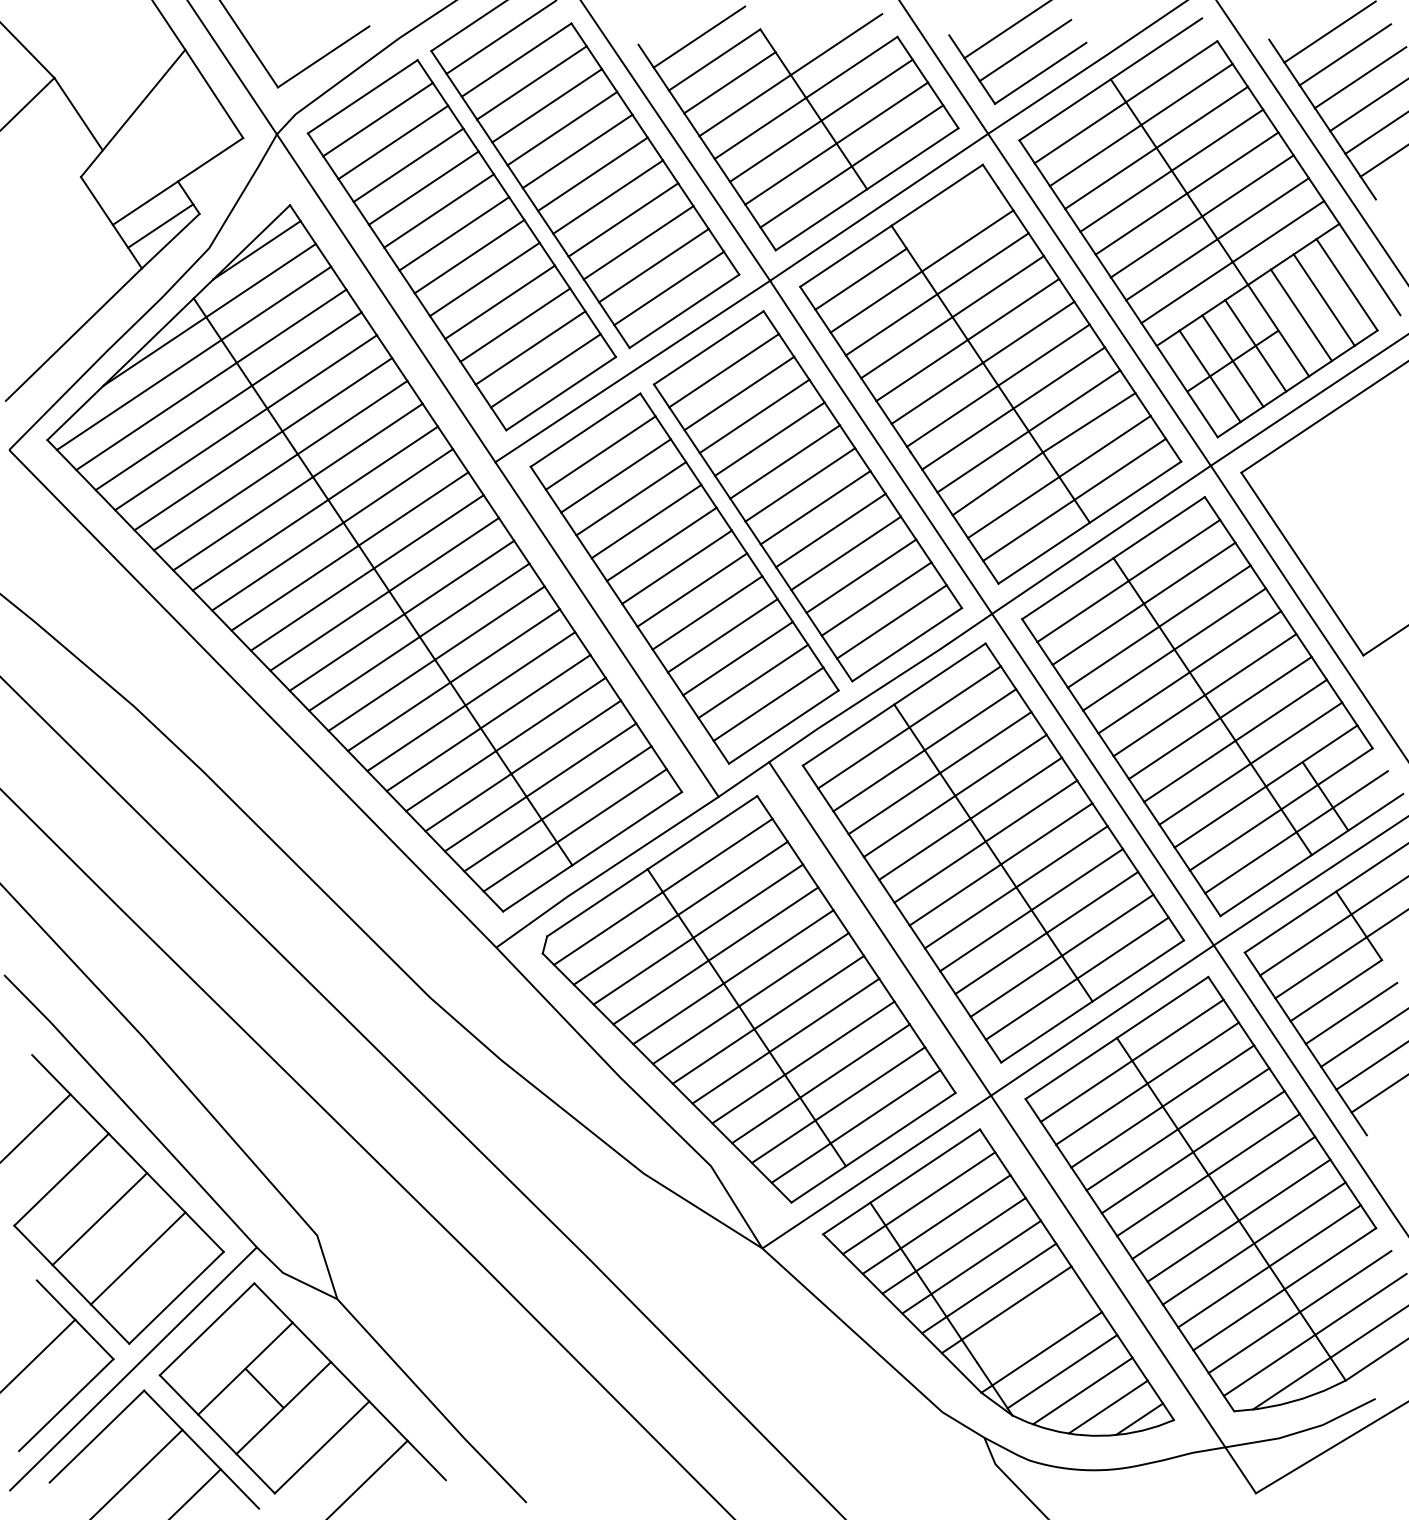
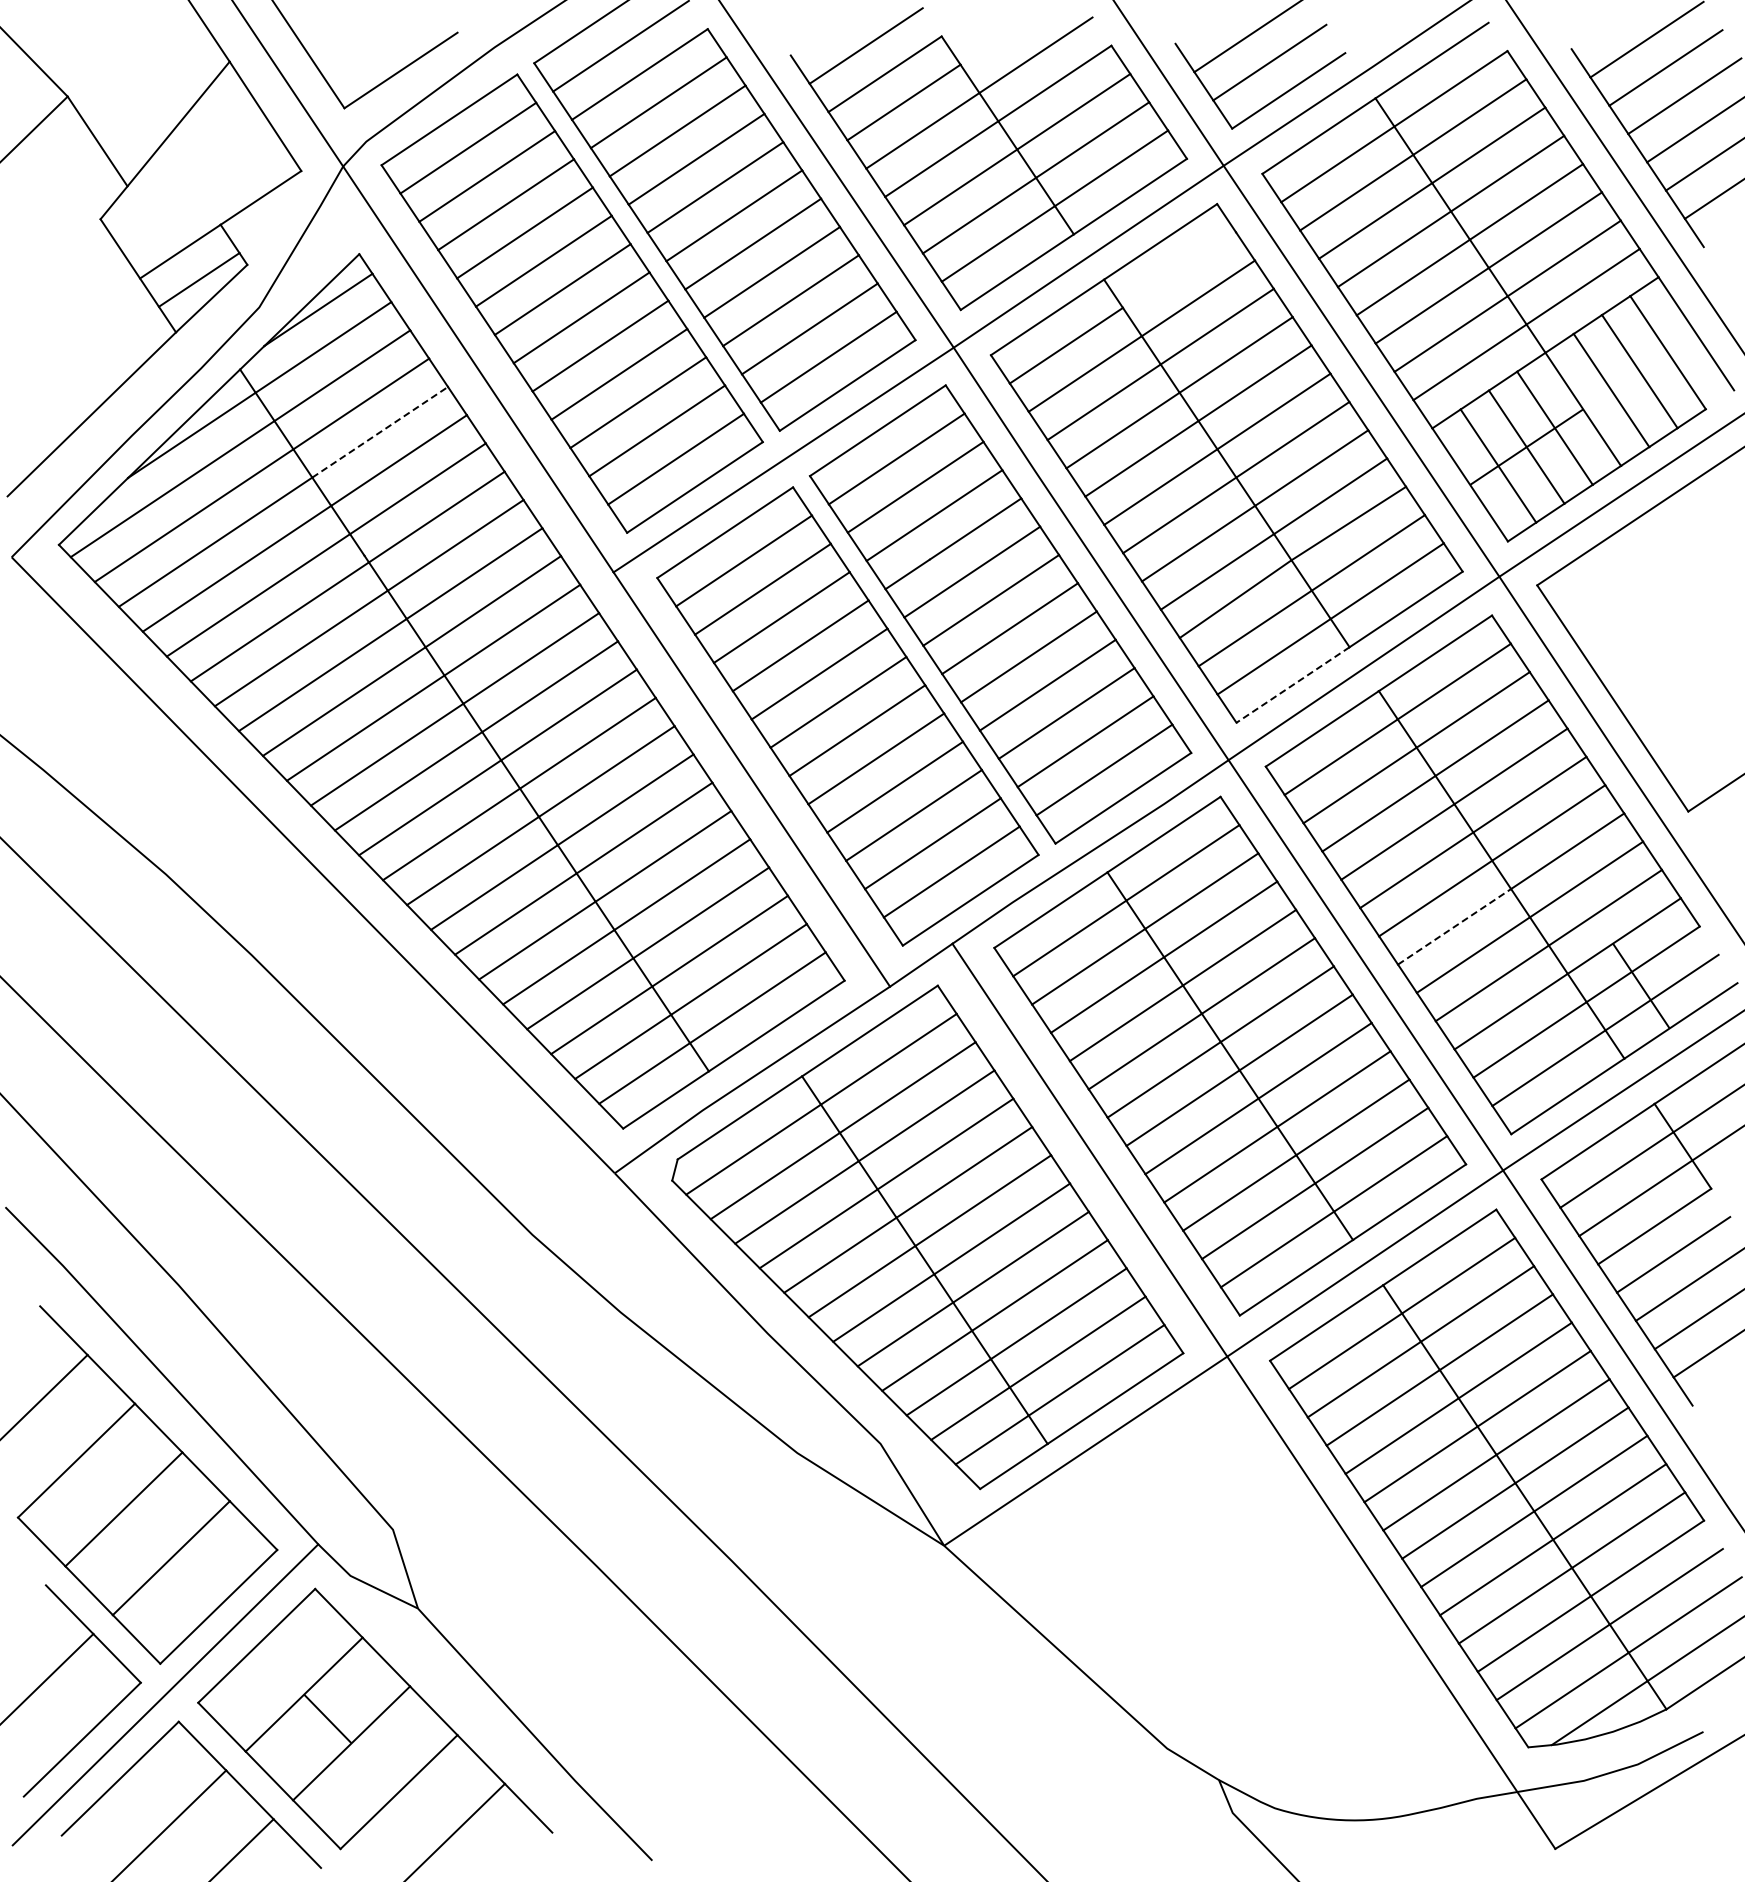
line: (307, 349) -> (380, 432), solid -> dashed
line: (1043, 553) -> (1292, 685), solid -> dashed
line: (1174, 748) -> (1454, 926), solid -> dashed
part: (998, 1282) -> (1236, 1587), removed

